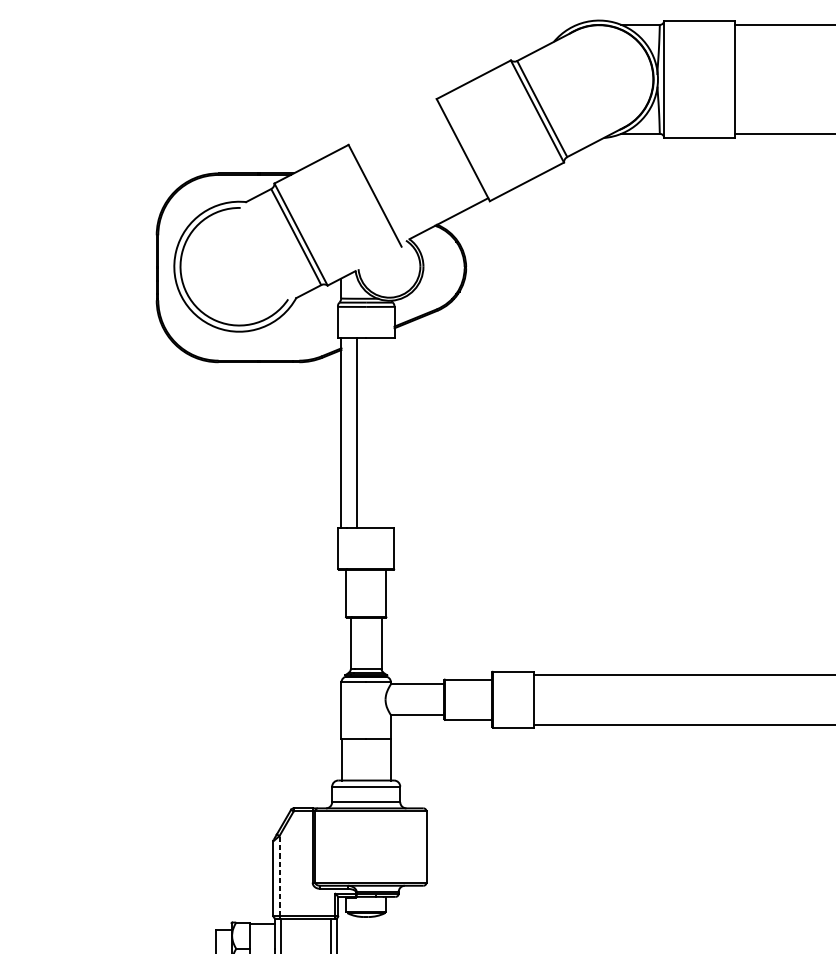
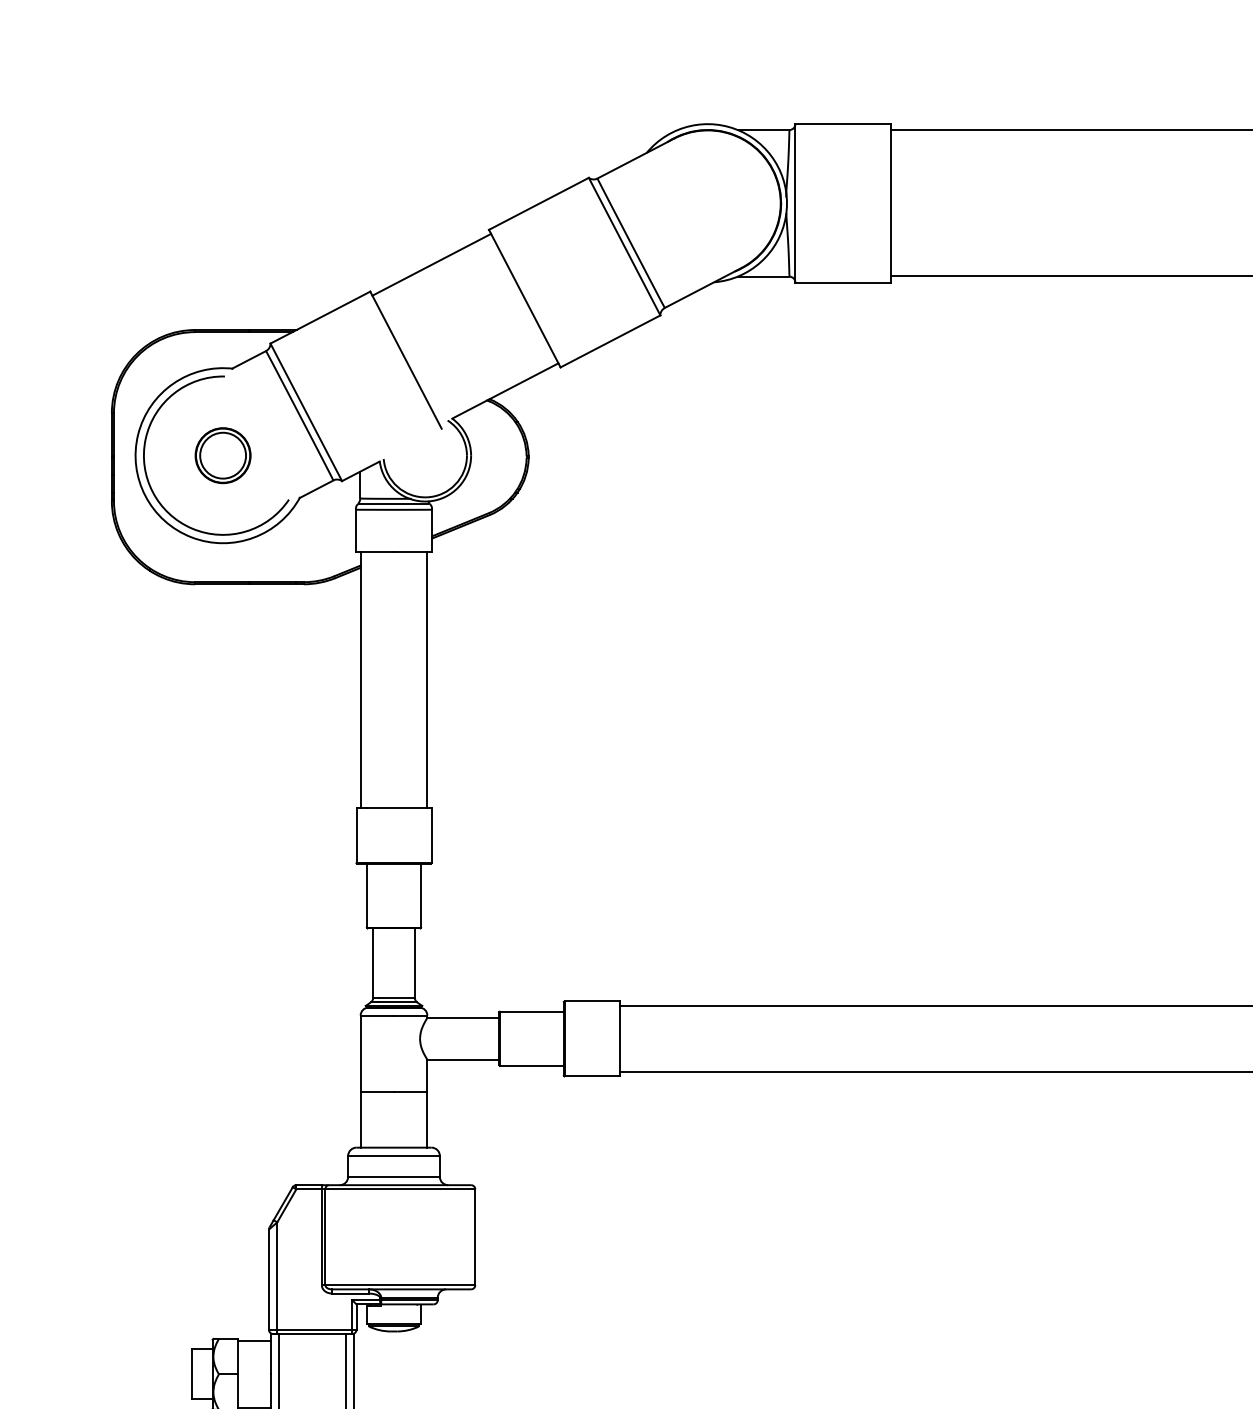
line: (394, 124) -> (431, 264), added
part: (238, 266) -> (222, 455), added
line: (356, 432) -> (427, 679), moved
line: (279, 876) -> (277, 1276), dashed -> solid

